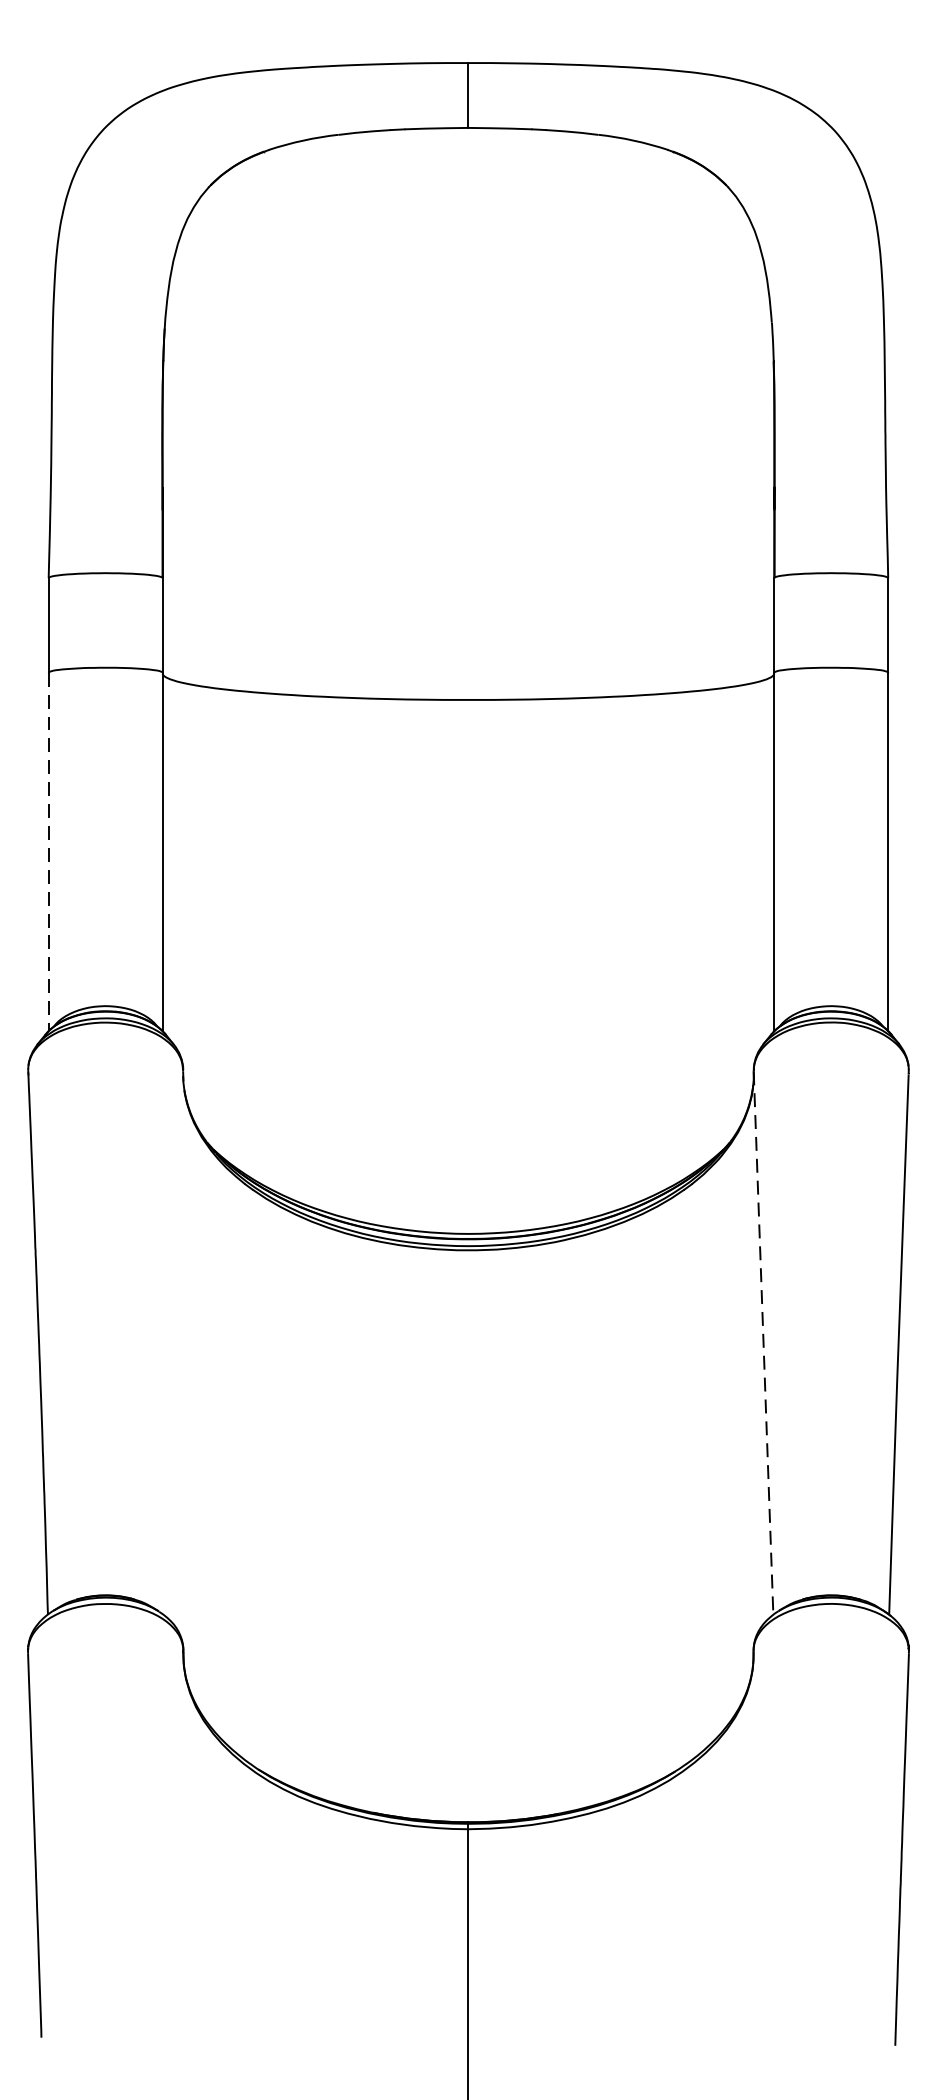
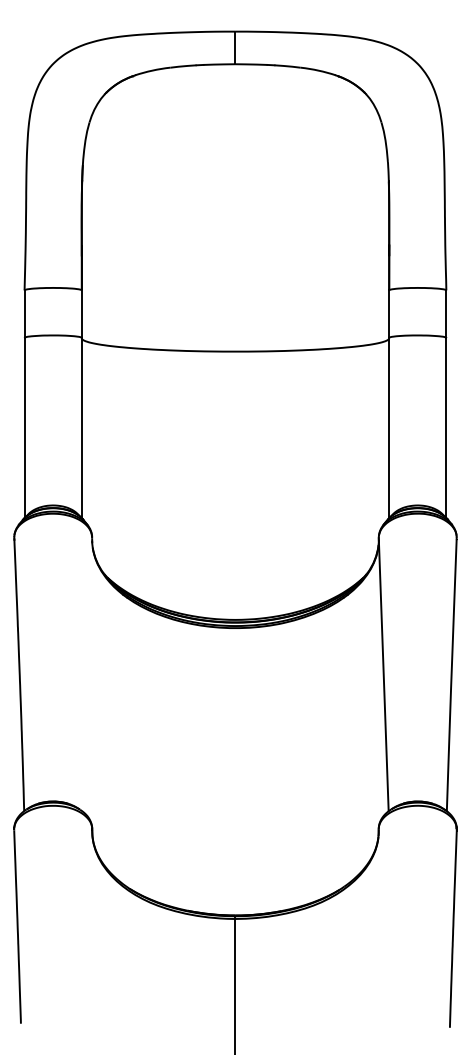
line: (48, 852) -> (24, 428), dashed -> solid
line: (763, 1342) -> (383, 674), dashed -> solid

